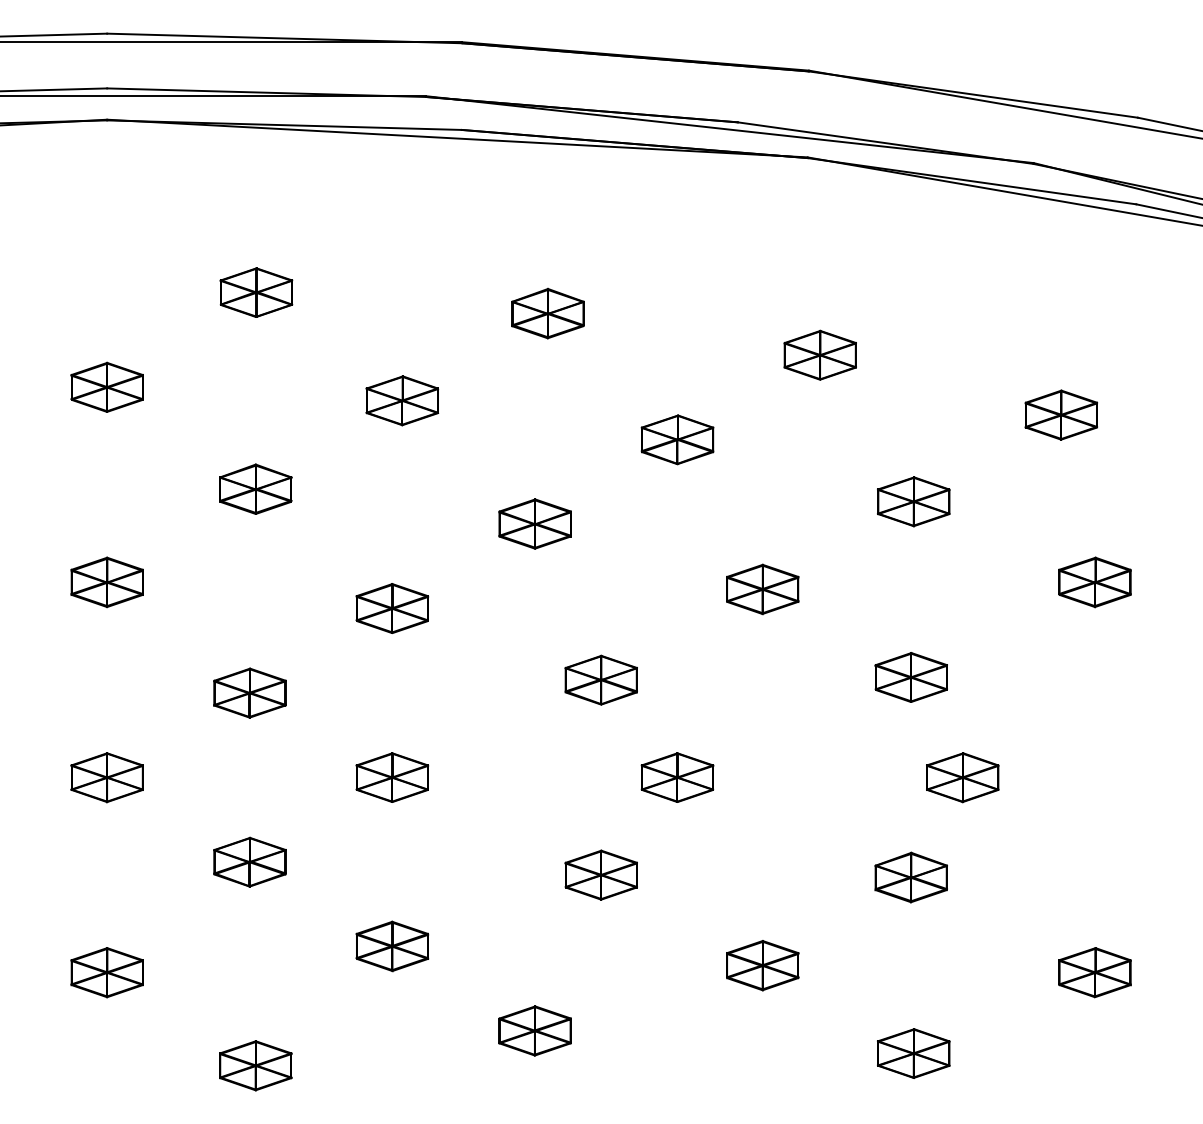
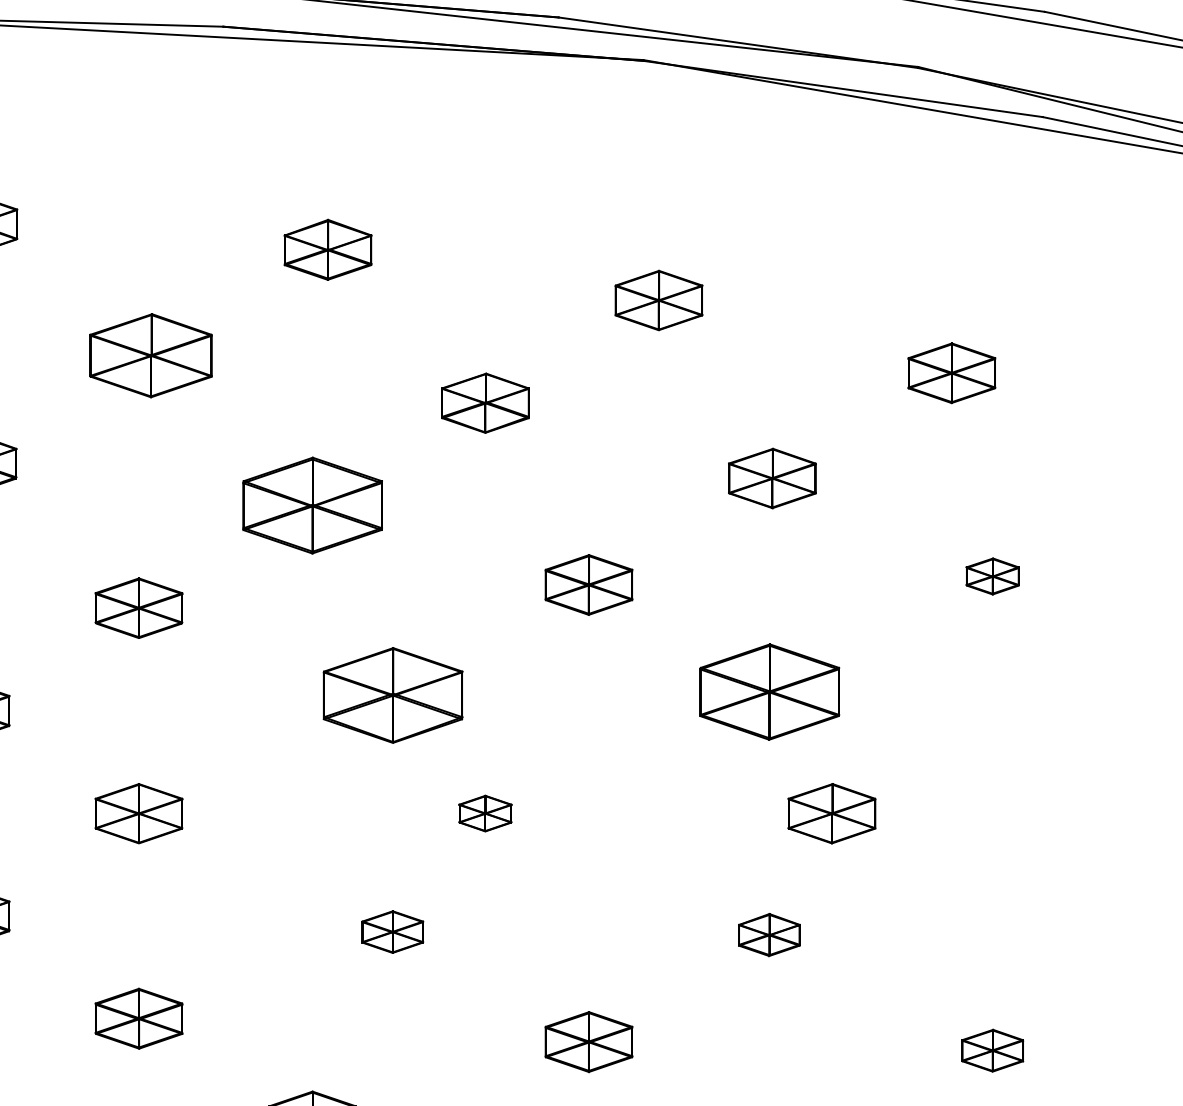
part: (402, 400) -> (151, 355), size x1.4
part: (534, 523) -> (311, 504), size x1.6
part: (1094, 582) -> (992, 576), size x0.6
part: (910, 677) -> (768, 691), size x1.6
part: (600, 679) -> (391, 694), size x1.6
part: (677, 777) -> (485, 813), size x0.6
part: (600, 874) -> (391, 931), size x0.7
part: (910, 877) -> (768, 934), size x0.7
part: (1094, 972) -> (992, 1050), size x0.7

